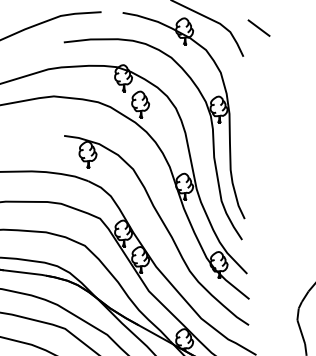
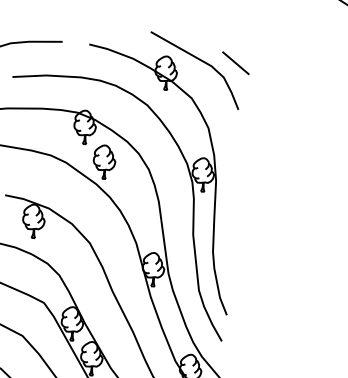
line: (258, 27) -> (235, 62), moved

